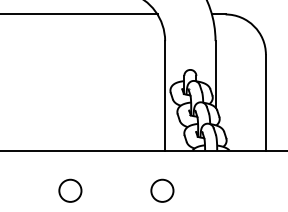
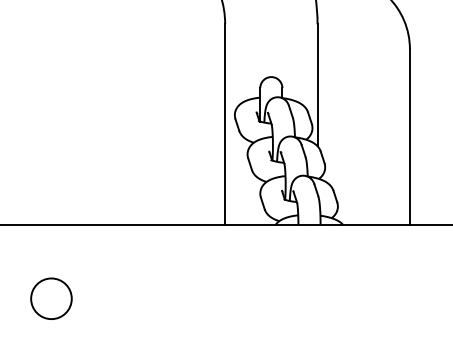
circle: (162, 190) -> (220, 298), removed

